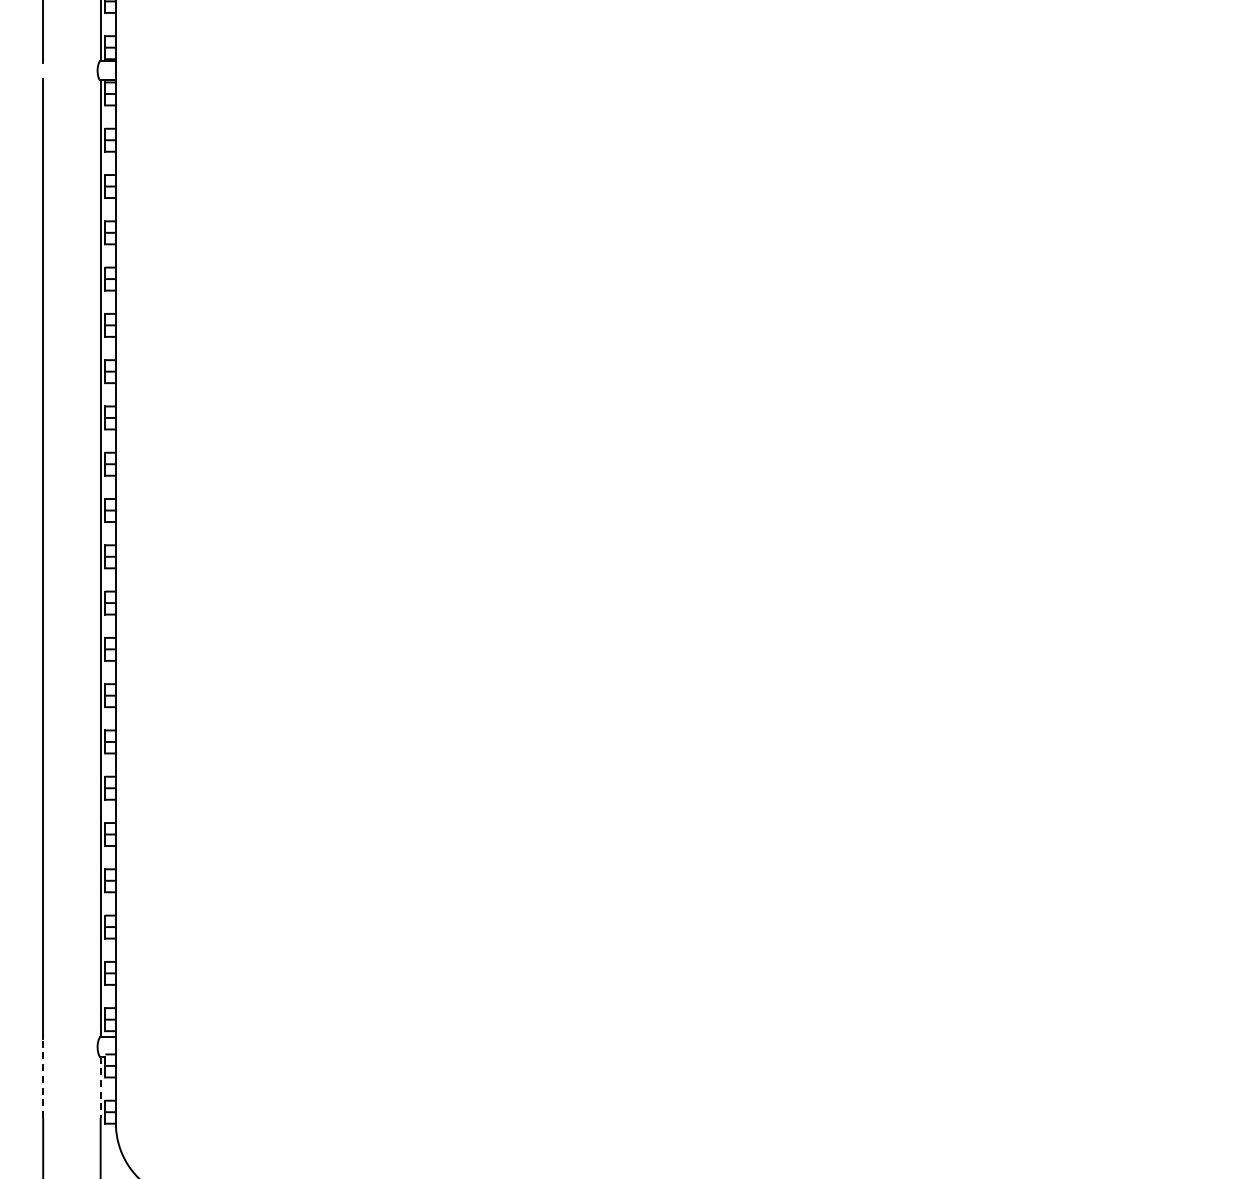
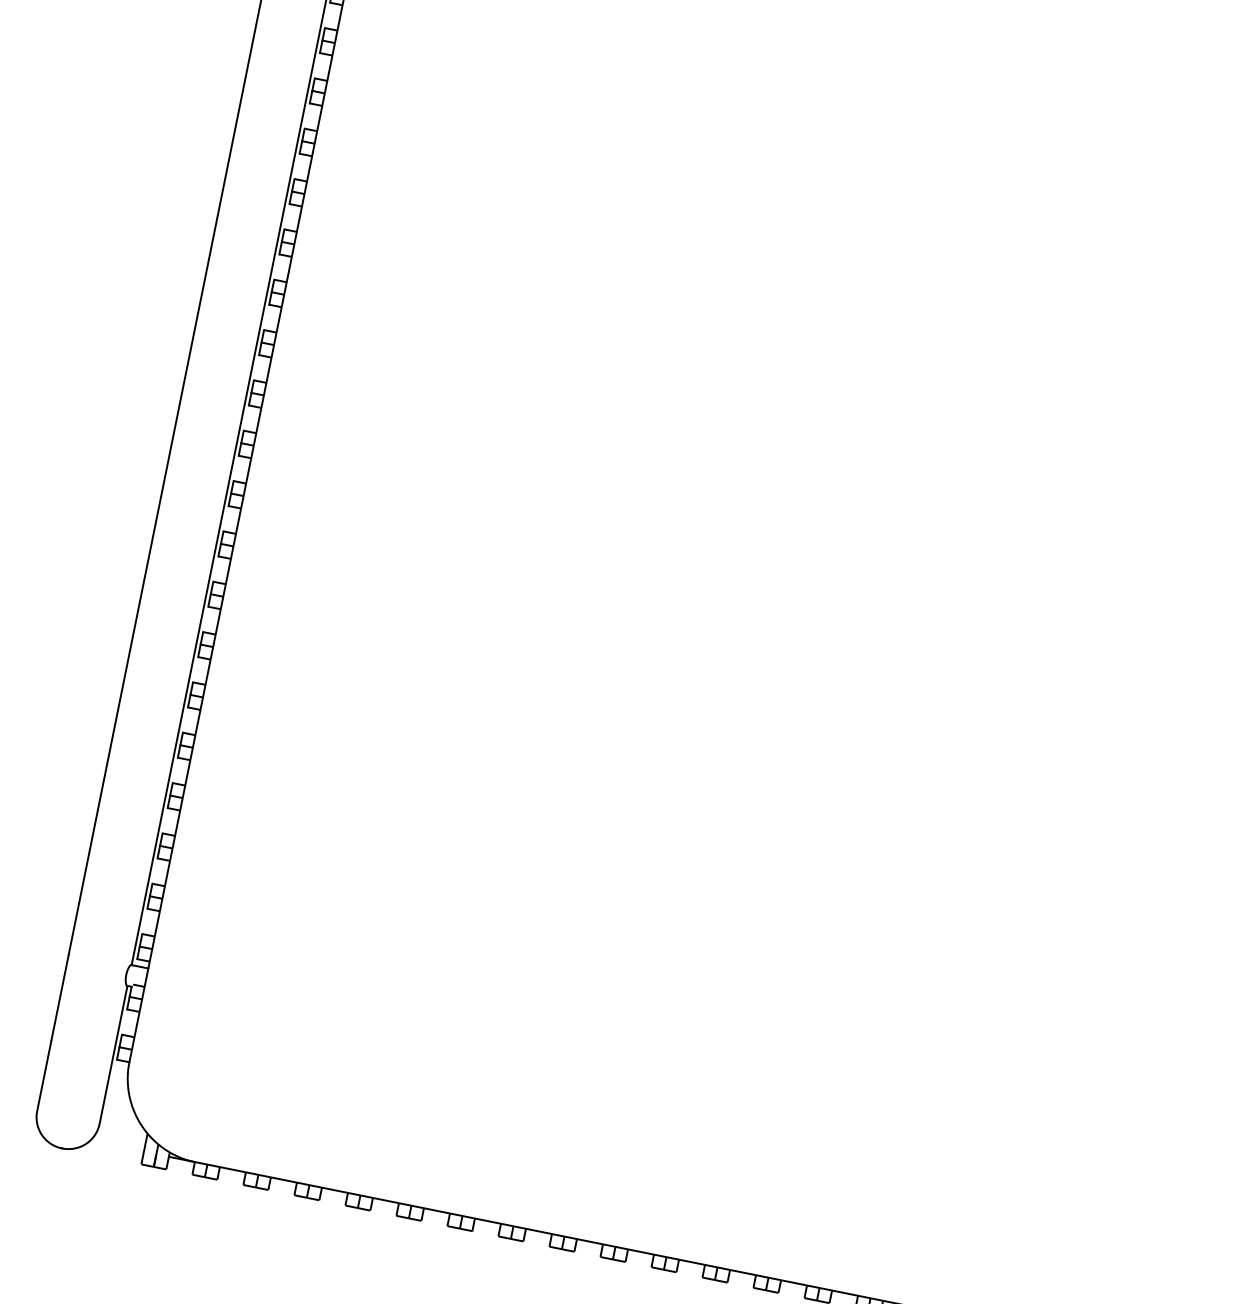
line: (43, 1078) -> (60, 997), dashed -> solid
line: (100, 1087) -> (120, 1019), dashed -> solid

